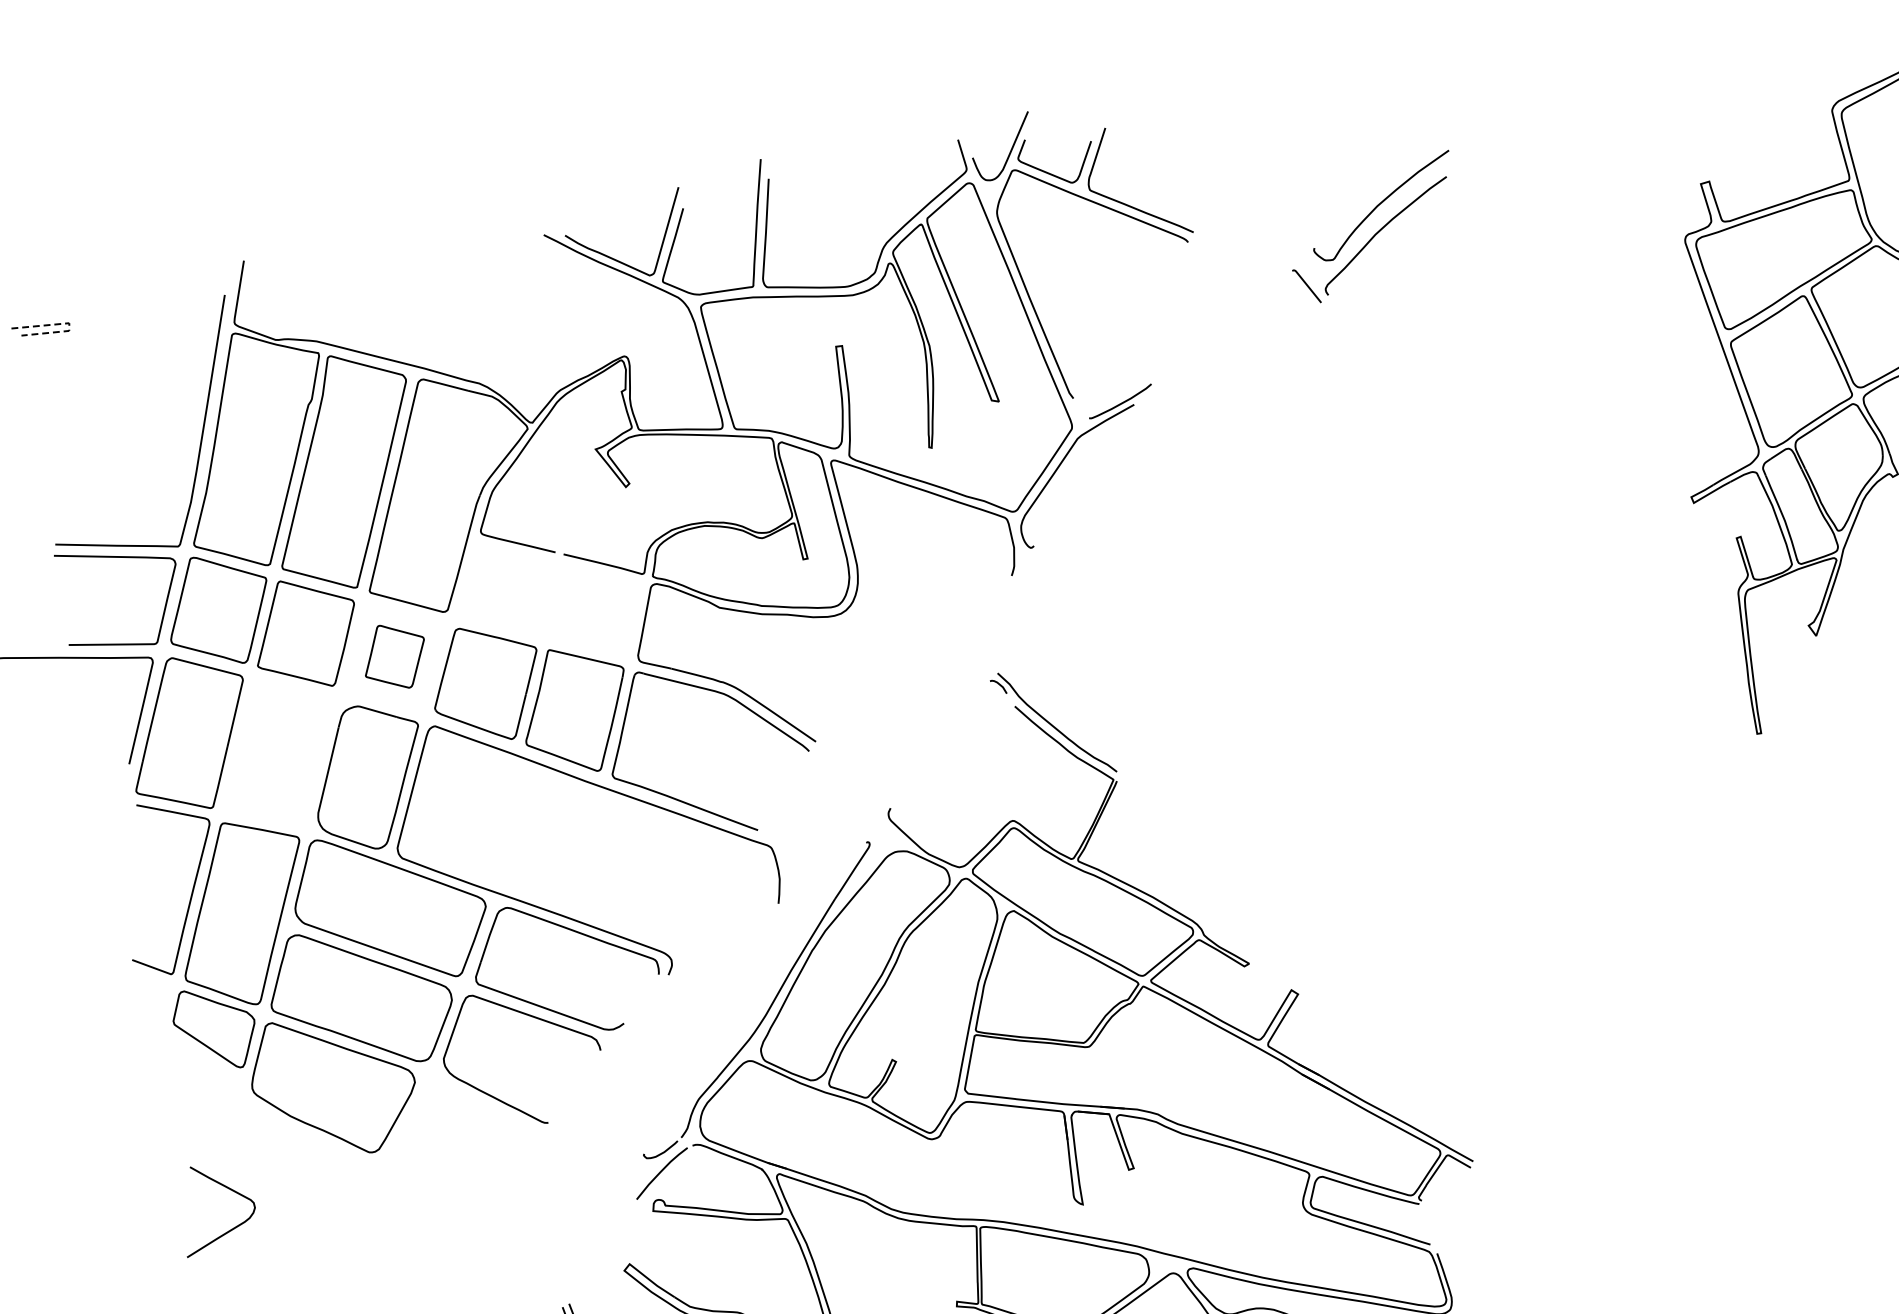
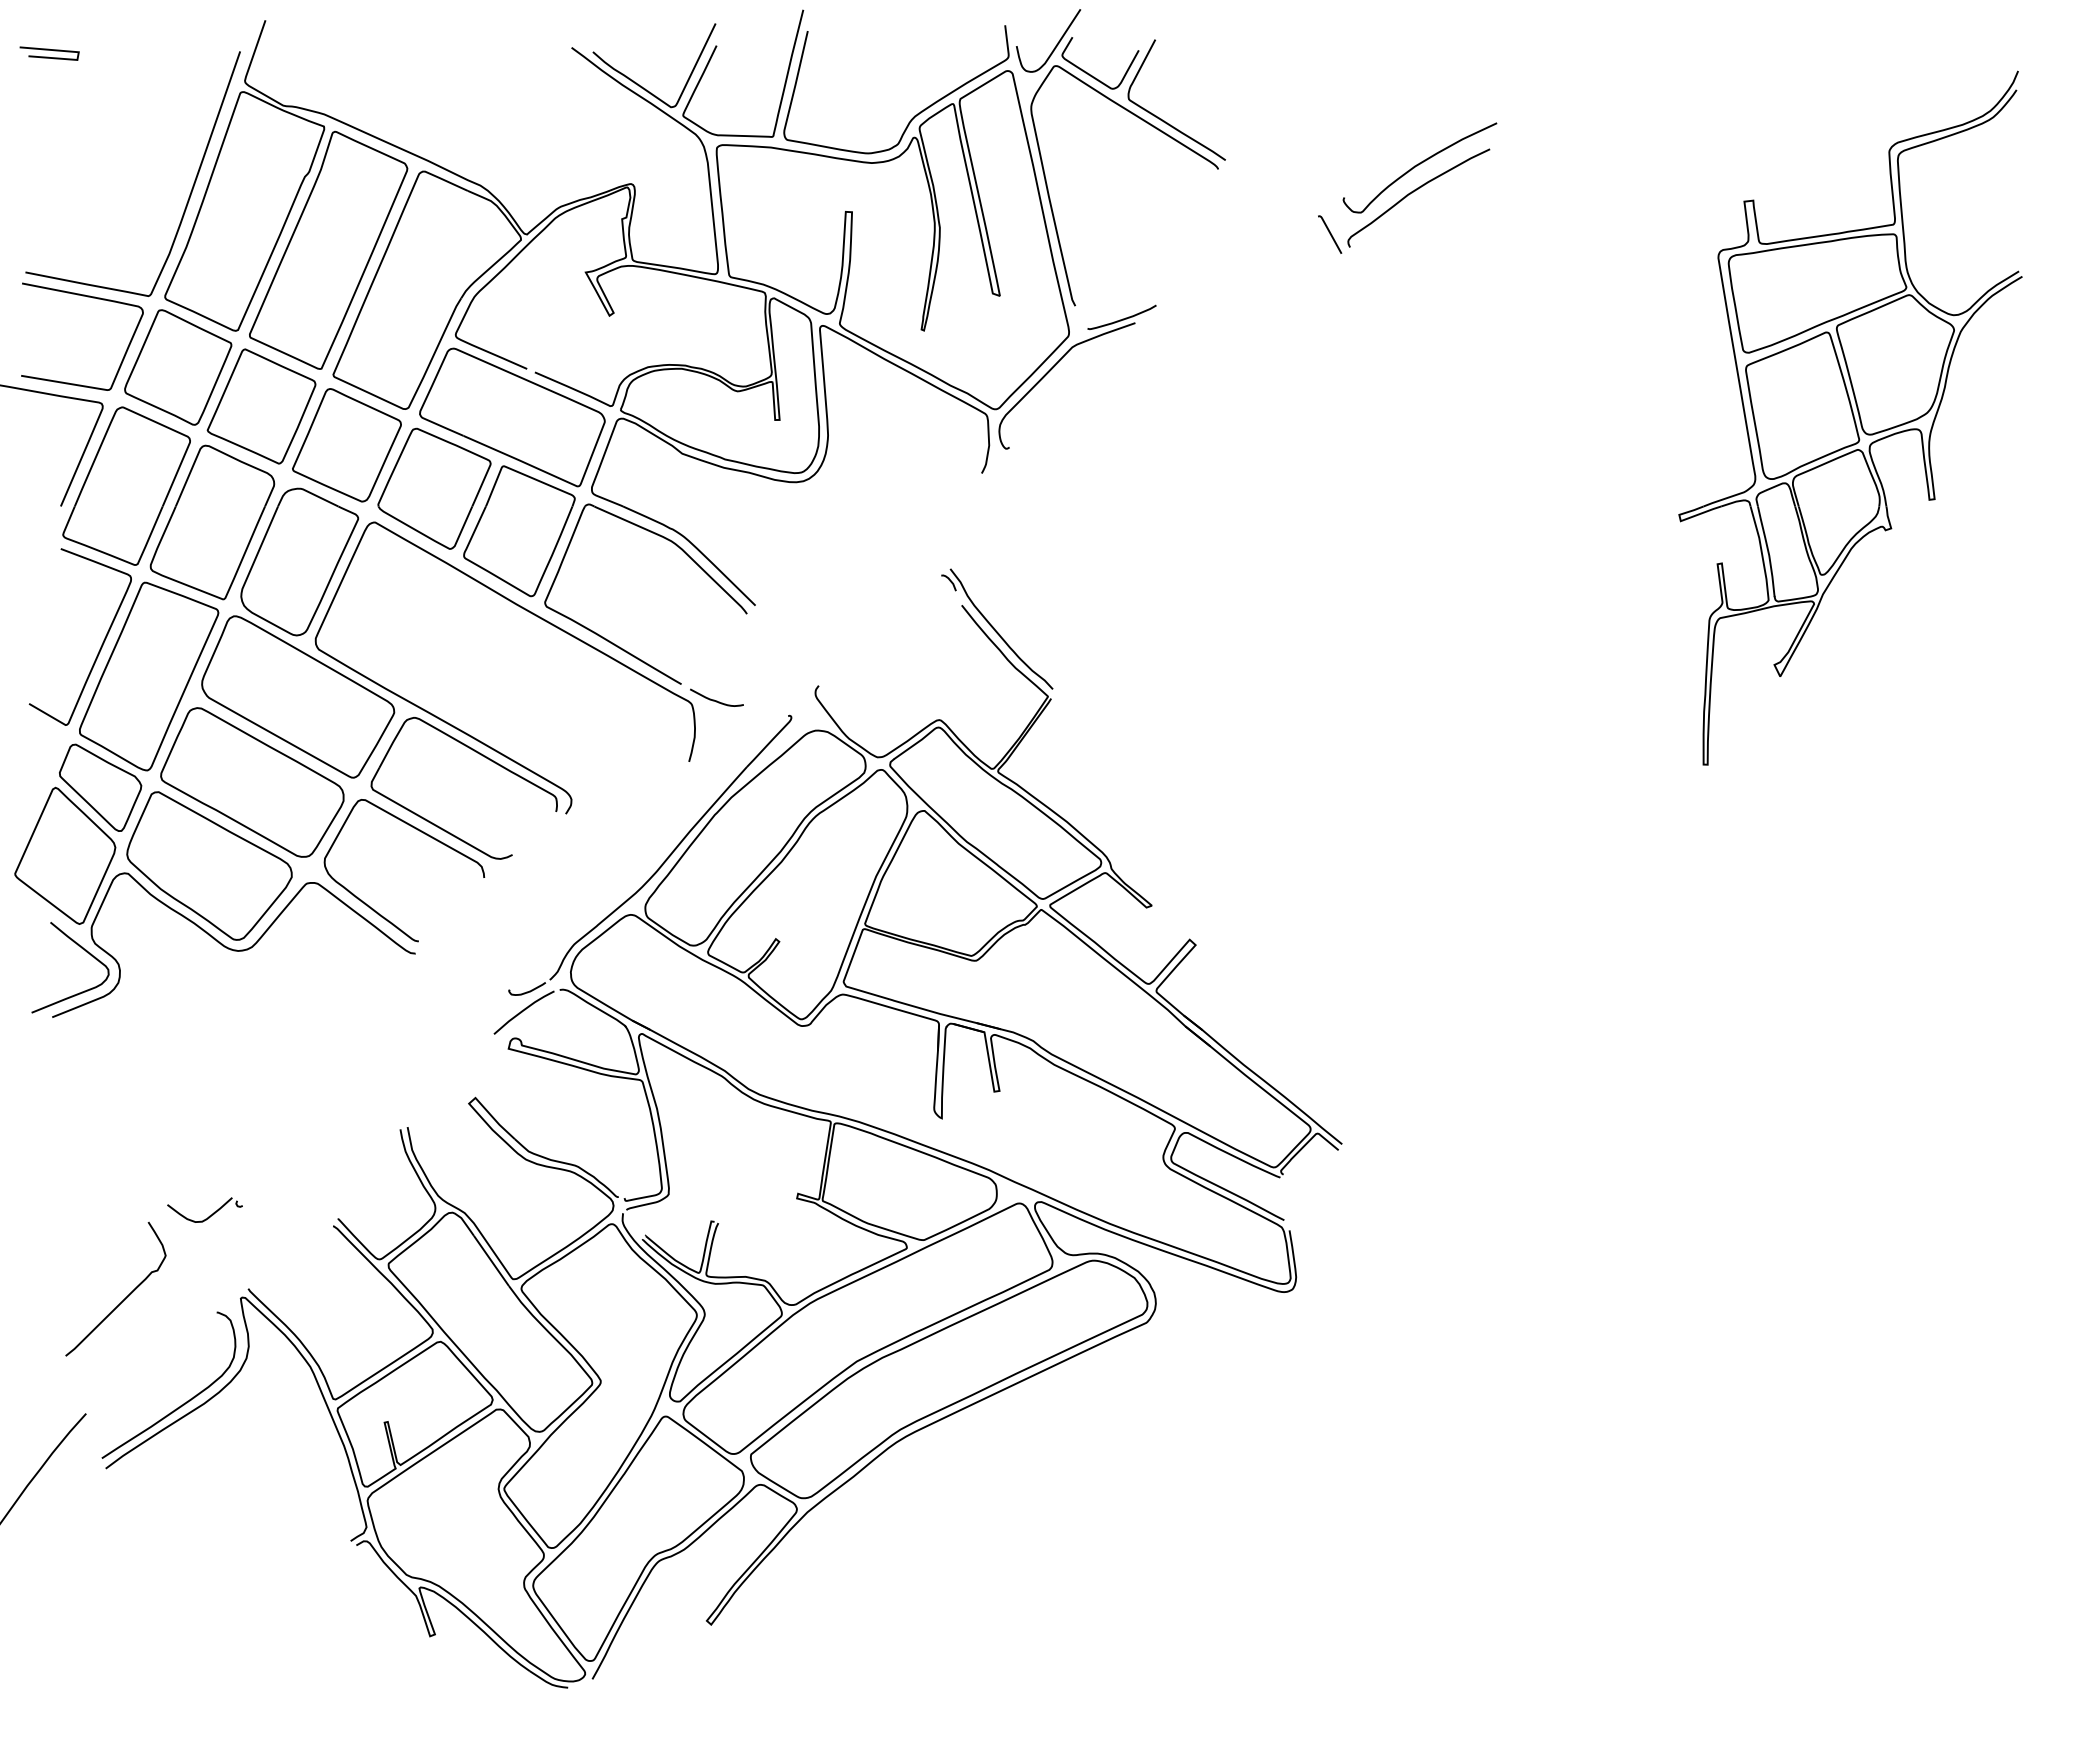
line: (69, 323) -> (78, 52), dashed -> solid
part: (549, 601) -> (512, 417), added
part: (394, 656) -> (346, 445), size x1.67
part: (278, 753) -> (212, 522), added
curve: (792, 839) -> (714, 699), added
part: (330, 1143) -> (196, 923), added

